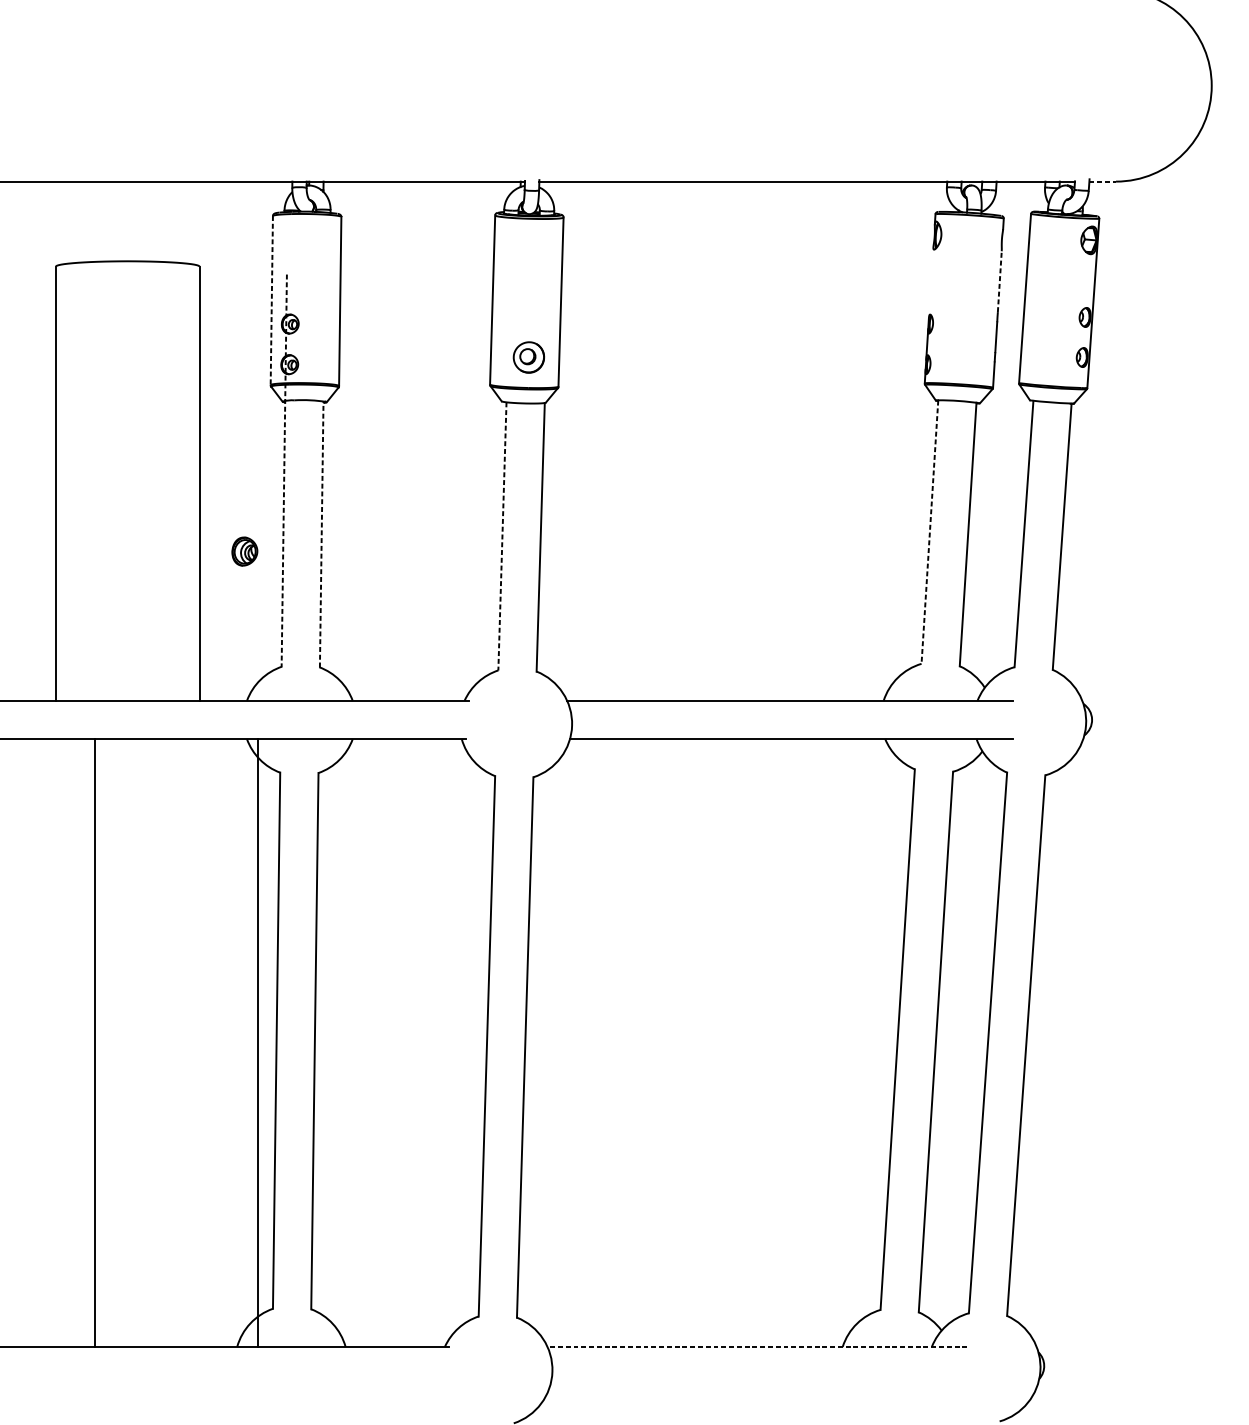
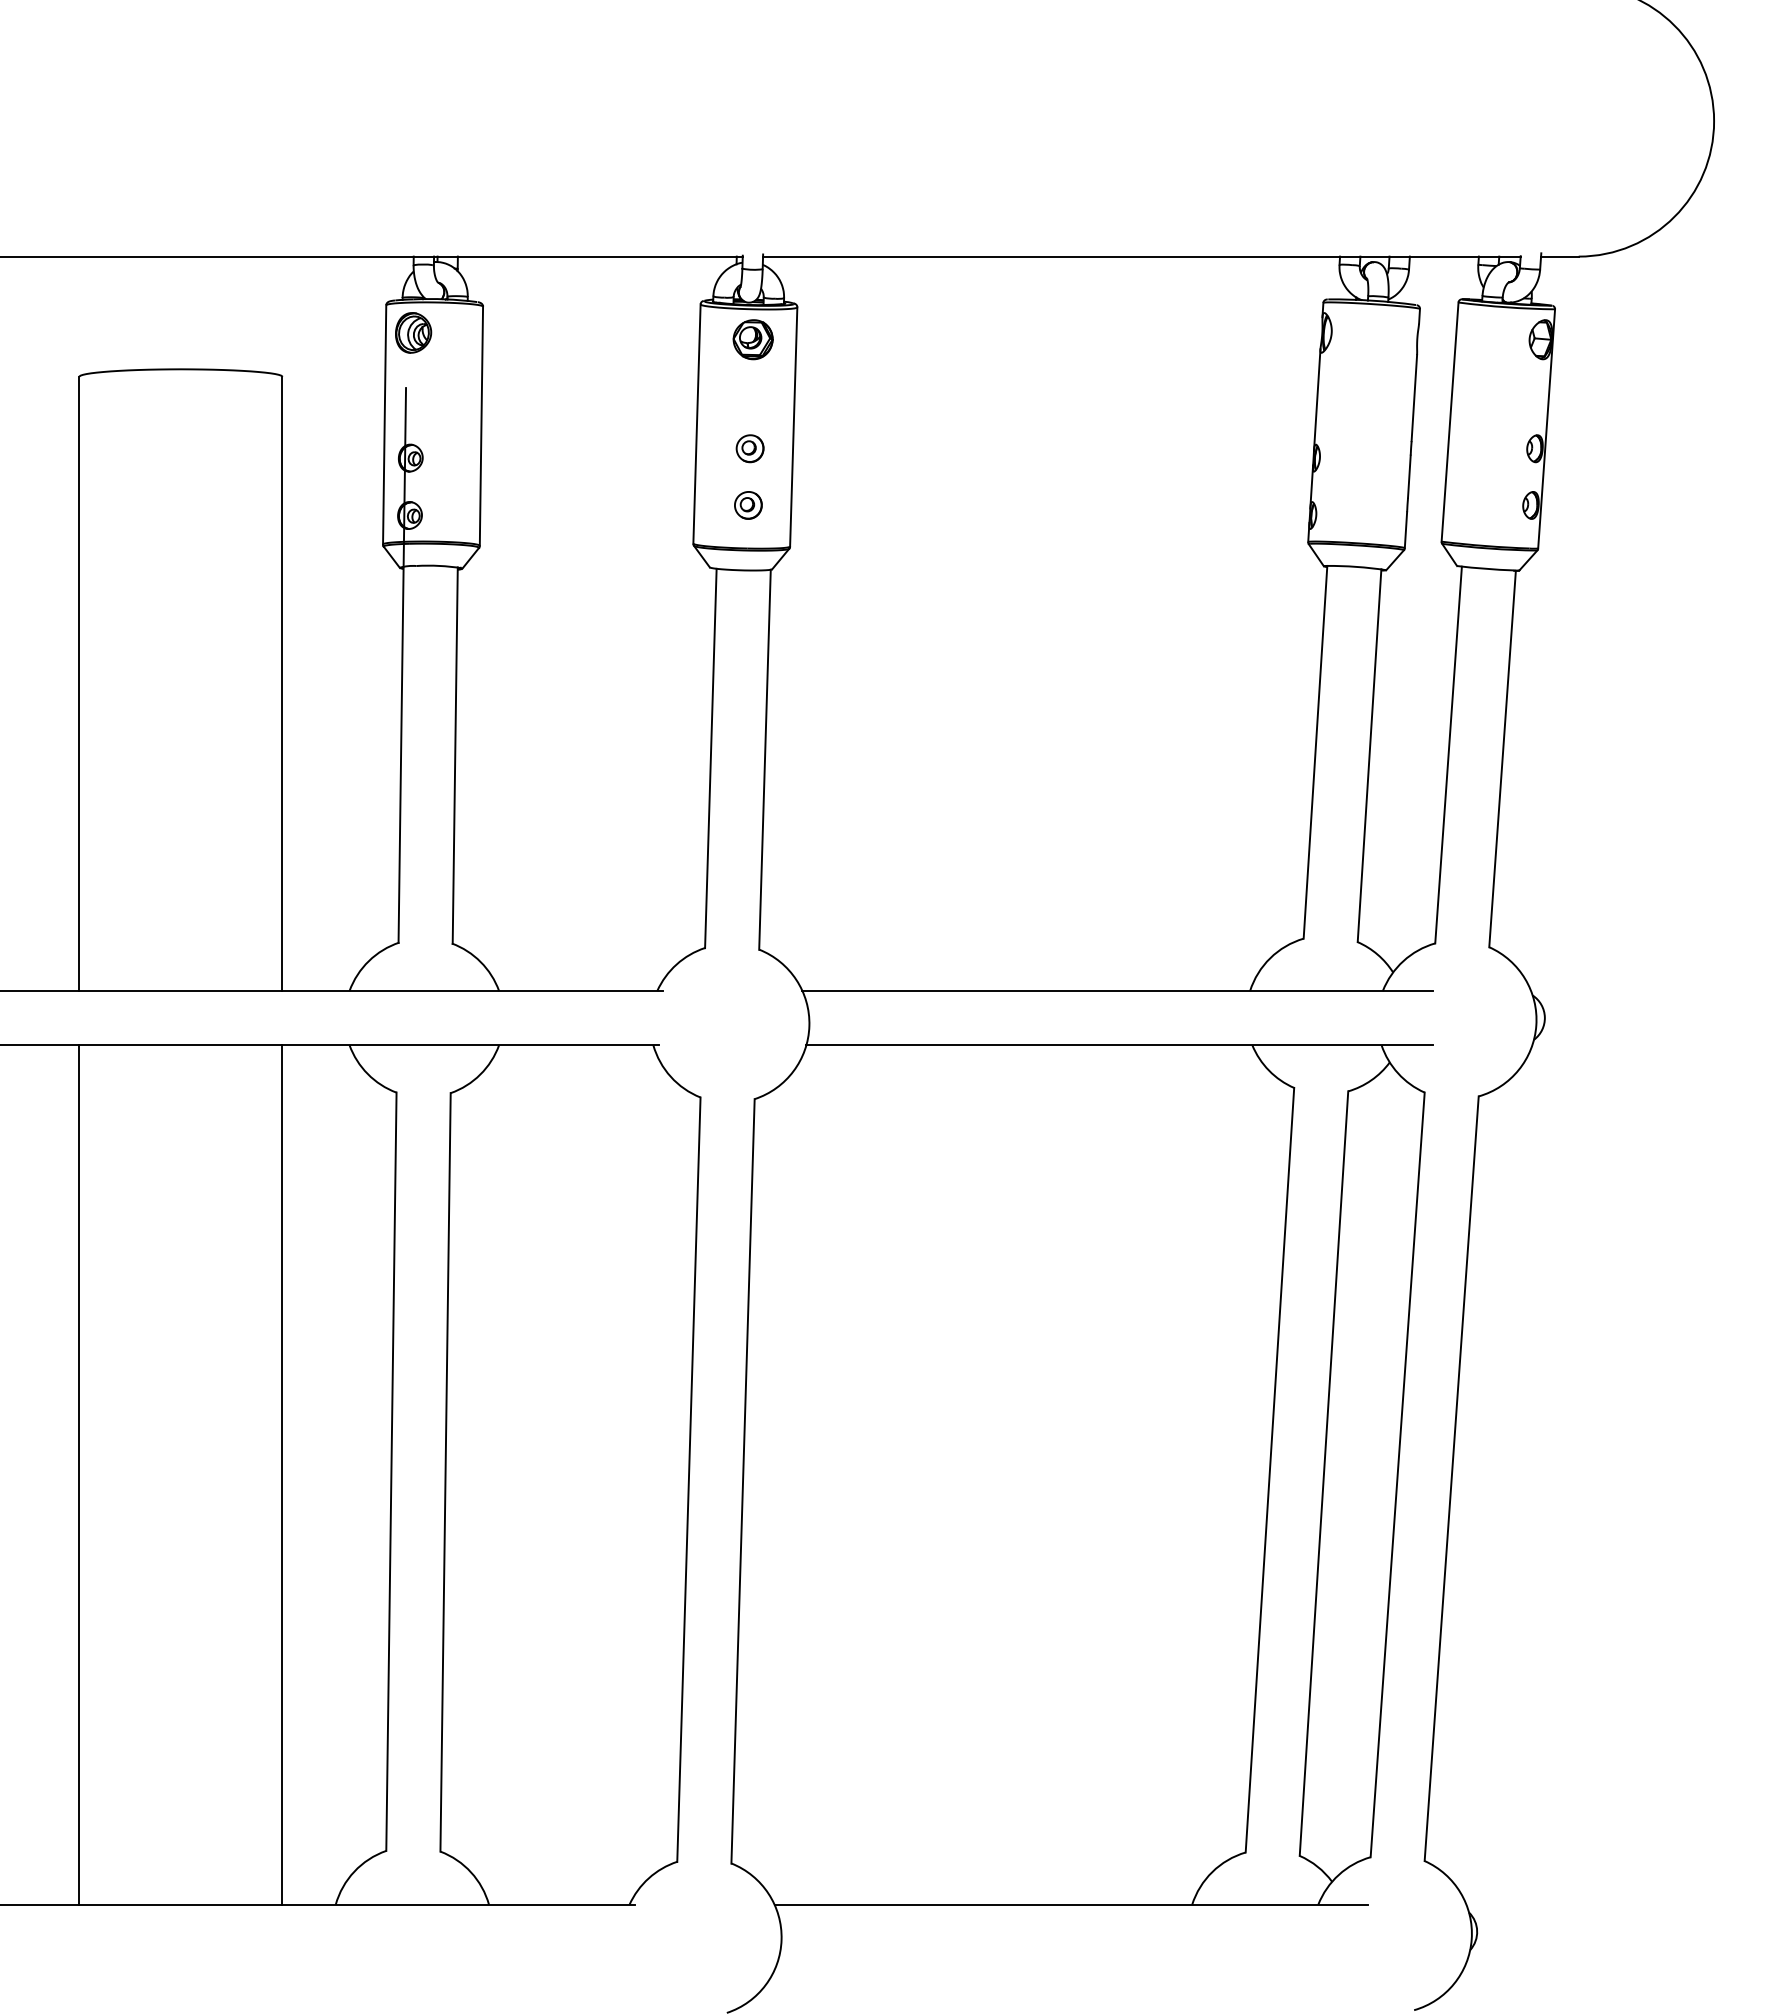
line: (1102, 181) -> (1559, 256), dashed -> solid
part: (531, 240) -> (752, 339), added
line: (999, 281) -> (1414, 397), dashed -> solid
line: (930, 283) -> (1316, 400), added
line: (271, 300) -> (384, 424), dashed -> solid
part: (529, 317) -> (749, 448), added
part: (529, 357) -> (748, 505), size x0.62
line: (284, 470) -> (402, 665), dashed -> solid
line: (929, 532) -> (1315, 752), dashed -> solid
line: (321, 534) -> (455, 755), dashed -> solid
line: (502, 536) -> (710, 758), dashed -> solid
part: (244, 551) -> (413, 332), moved
line: (94, 1042) -> (79, 1474), moved
line: (258, 1042) -> (282, 1474), moved
line: (757, 1346) -> (1071, 1904), dashed -> solid

